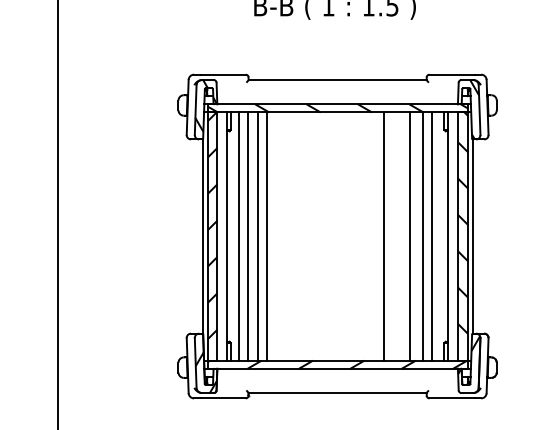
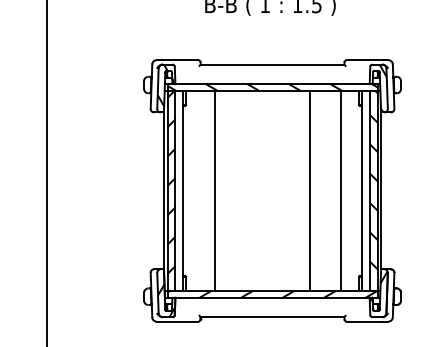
line: (238, 236) -> (192, 190), removed
line: (248, 236) -> (200, 190), removed
line: (257, 236) -> (207, 190), removed
line: (410, 236) -> (331, 190), removed
line: (431, 236) -> (348, 190), removed

